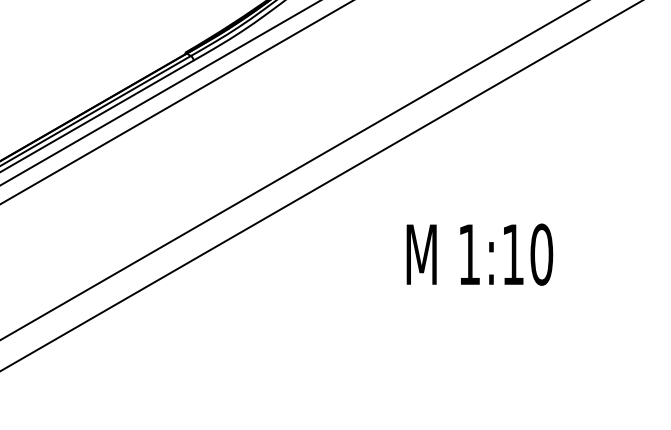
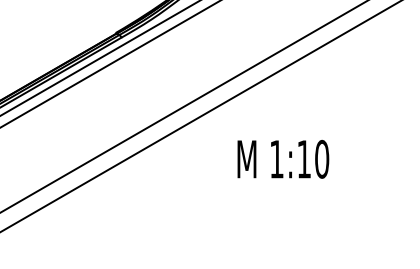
text: (480, 253) -> (283, 158), moved

